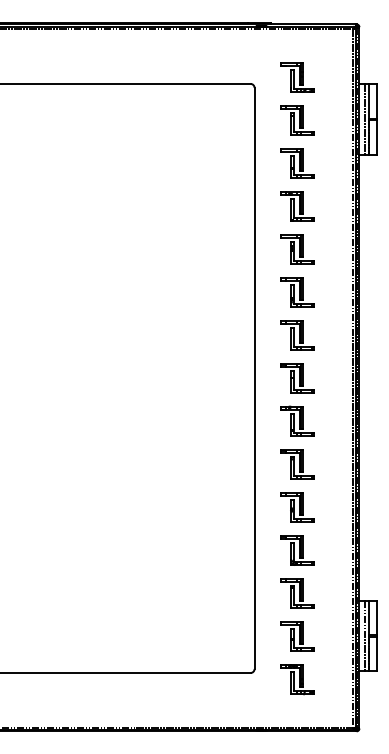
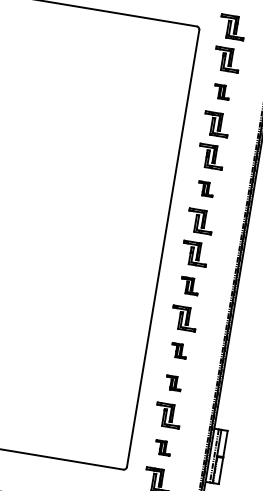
part: (297, 163) -> (222, 92), size x0.6
part: (297, 292) -> (206, 189), size x0.6
part: (297, 420) -> (190, 285), size x0.7
part: (297, 507) -> (179, 350), size x0.6
part: (297, 550) -> (173, 383), size x0.6
part: (297, 636) -> (163, 447), size x0.6

